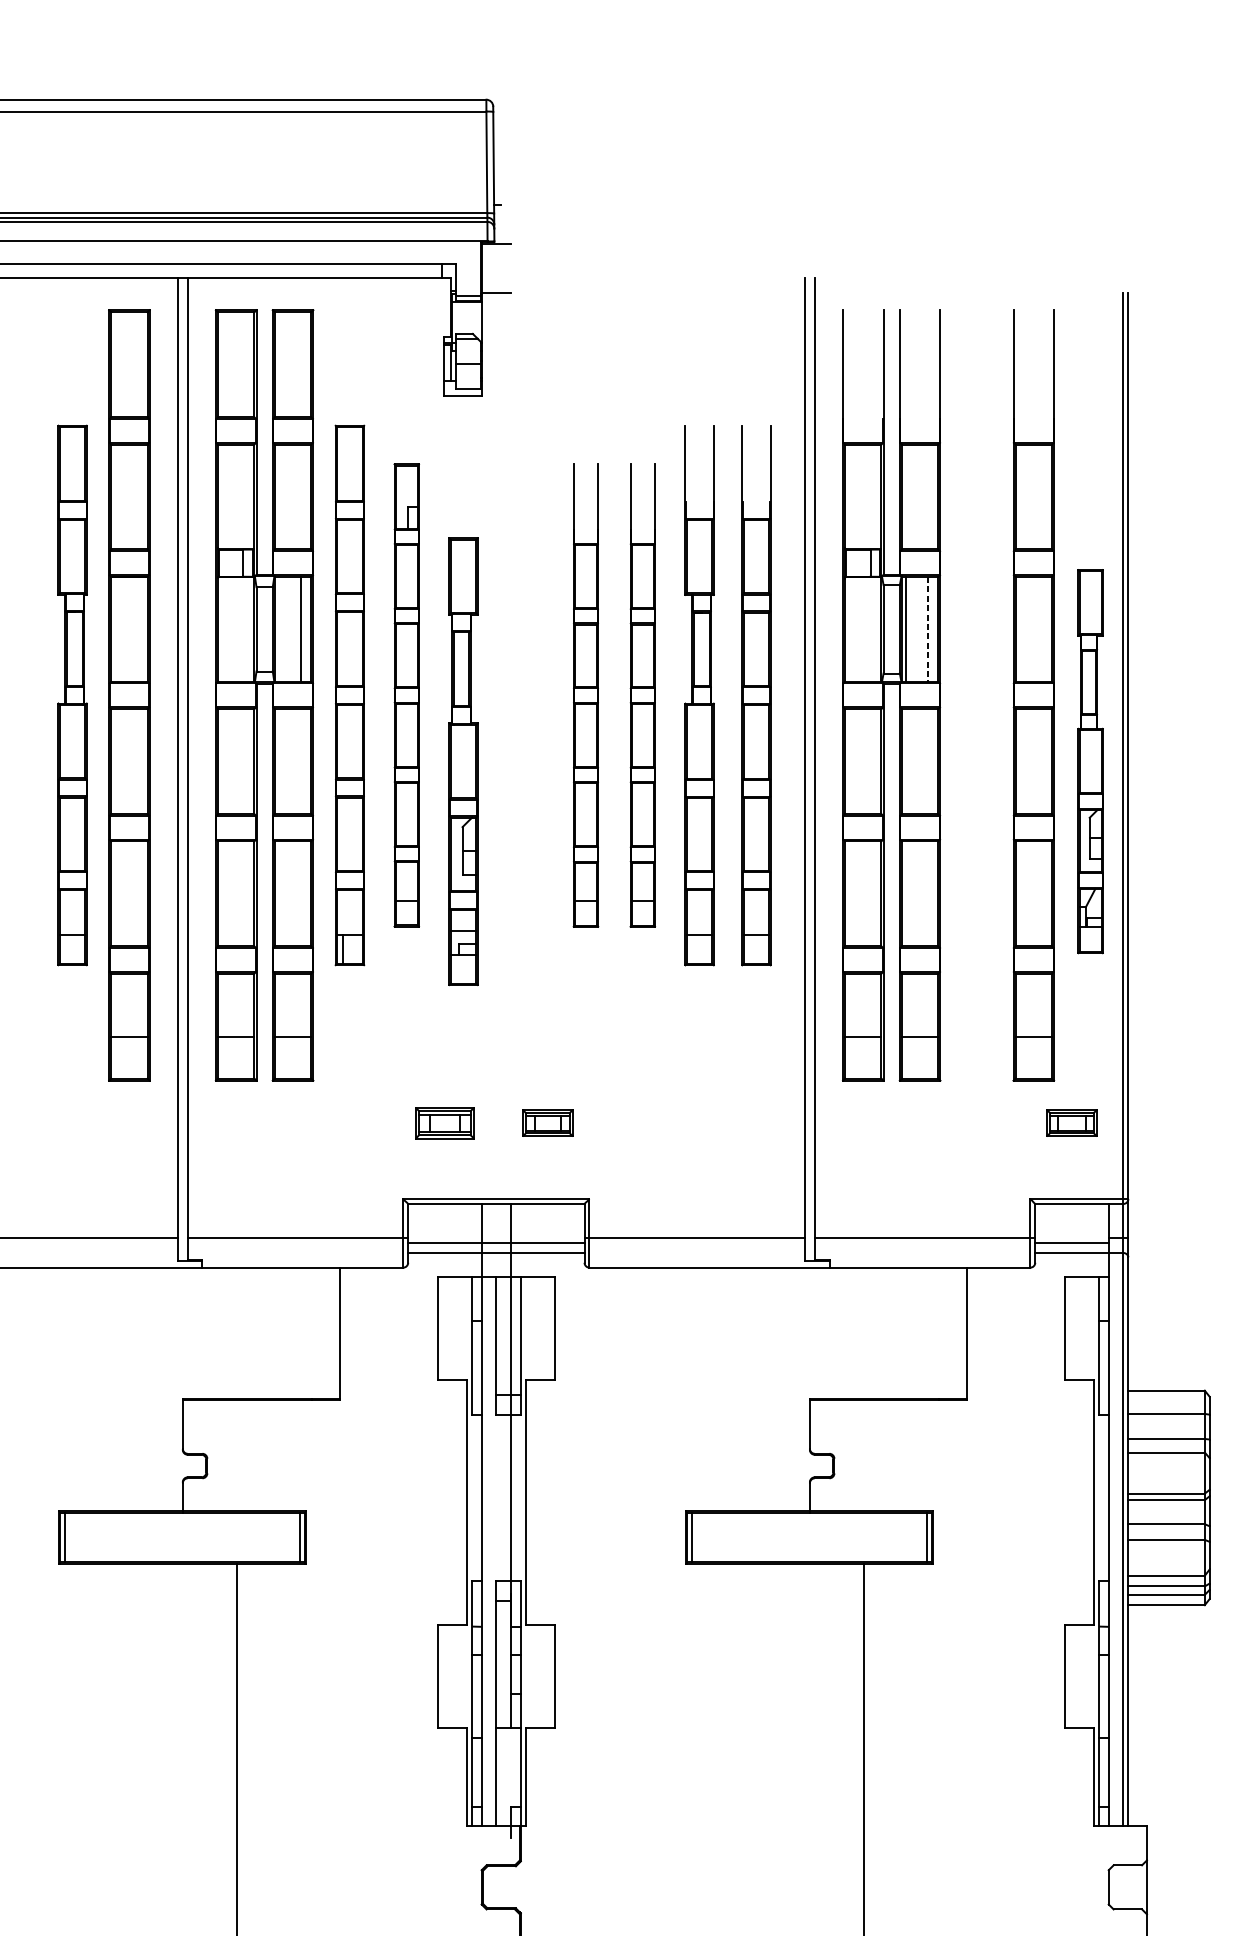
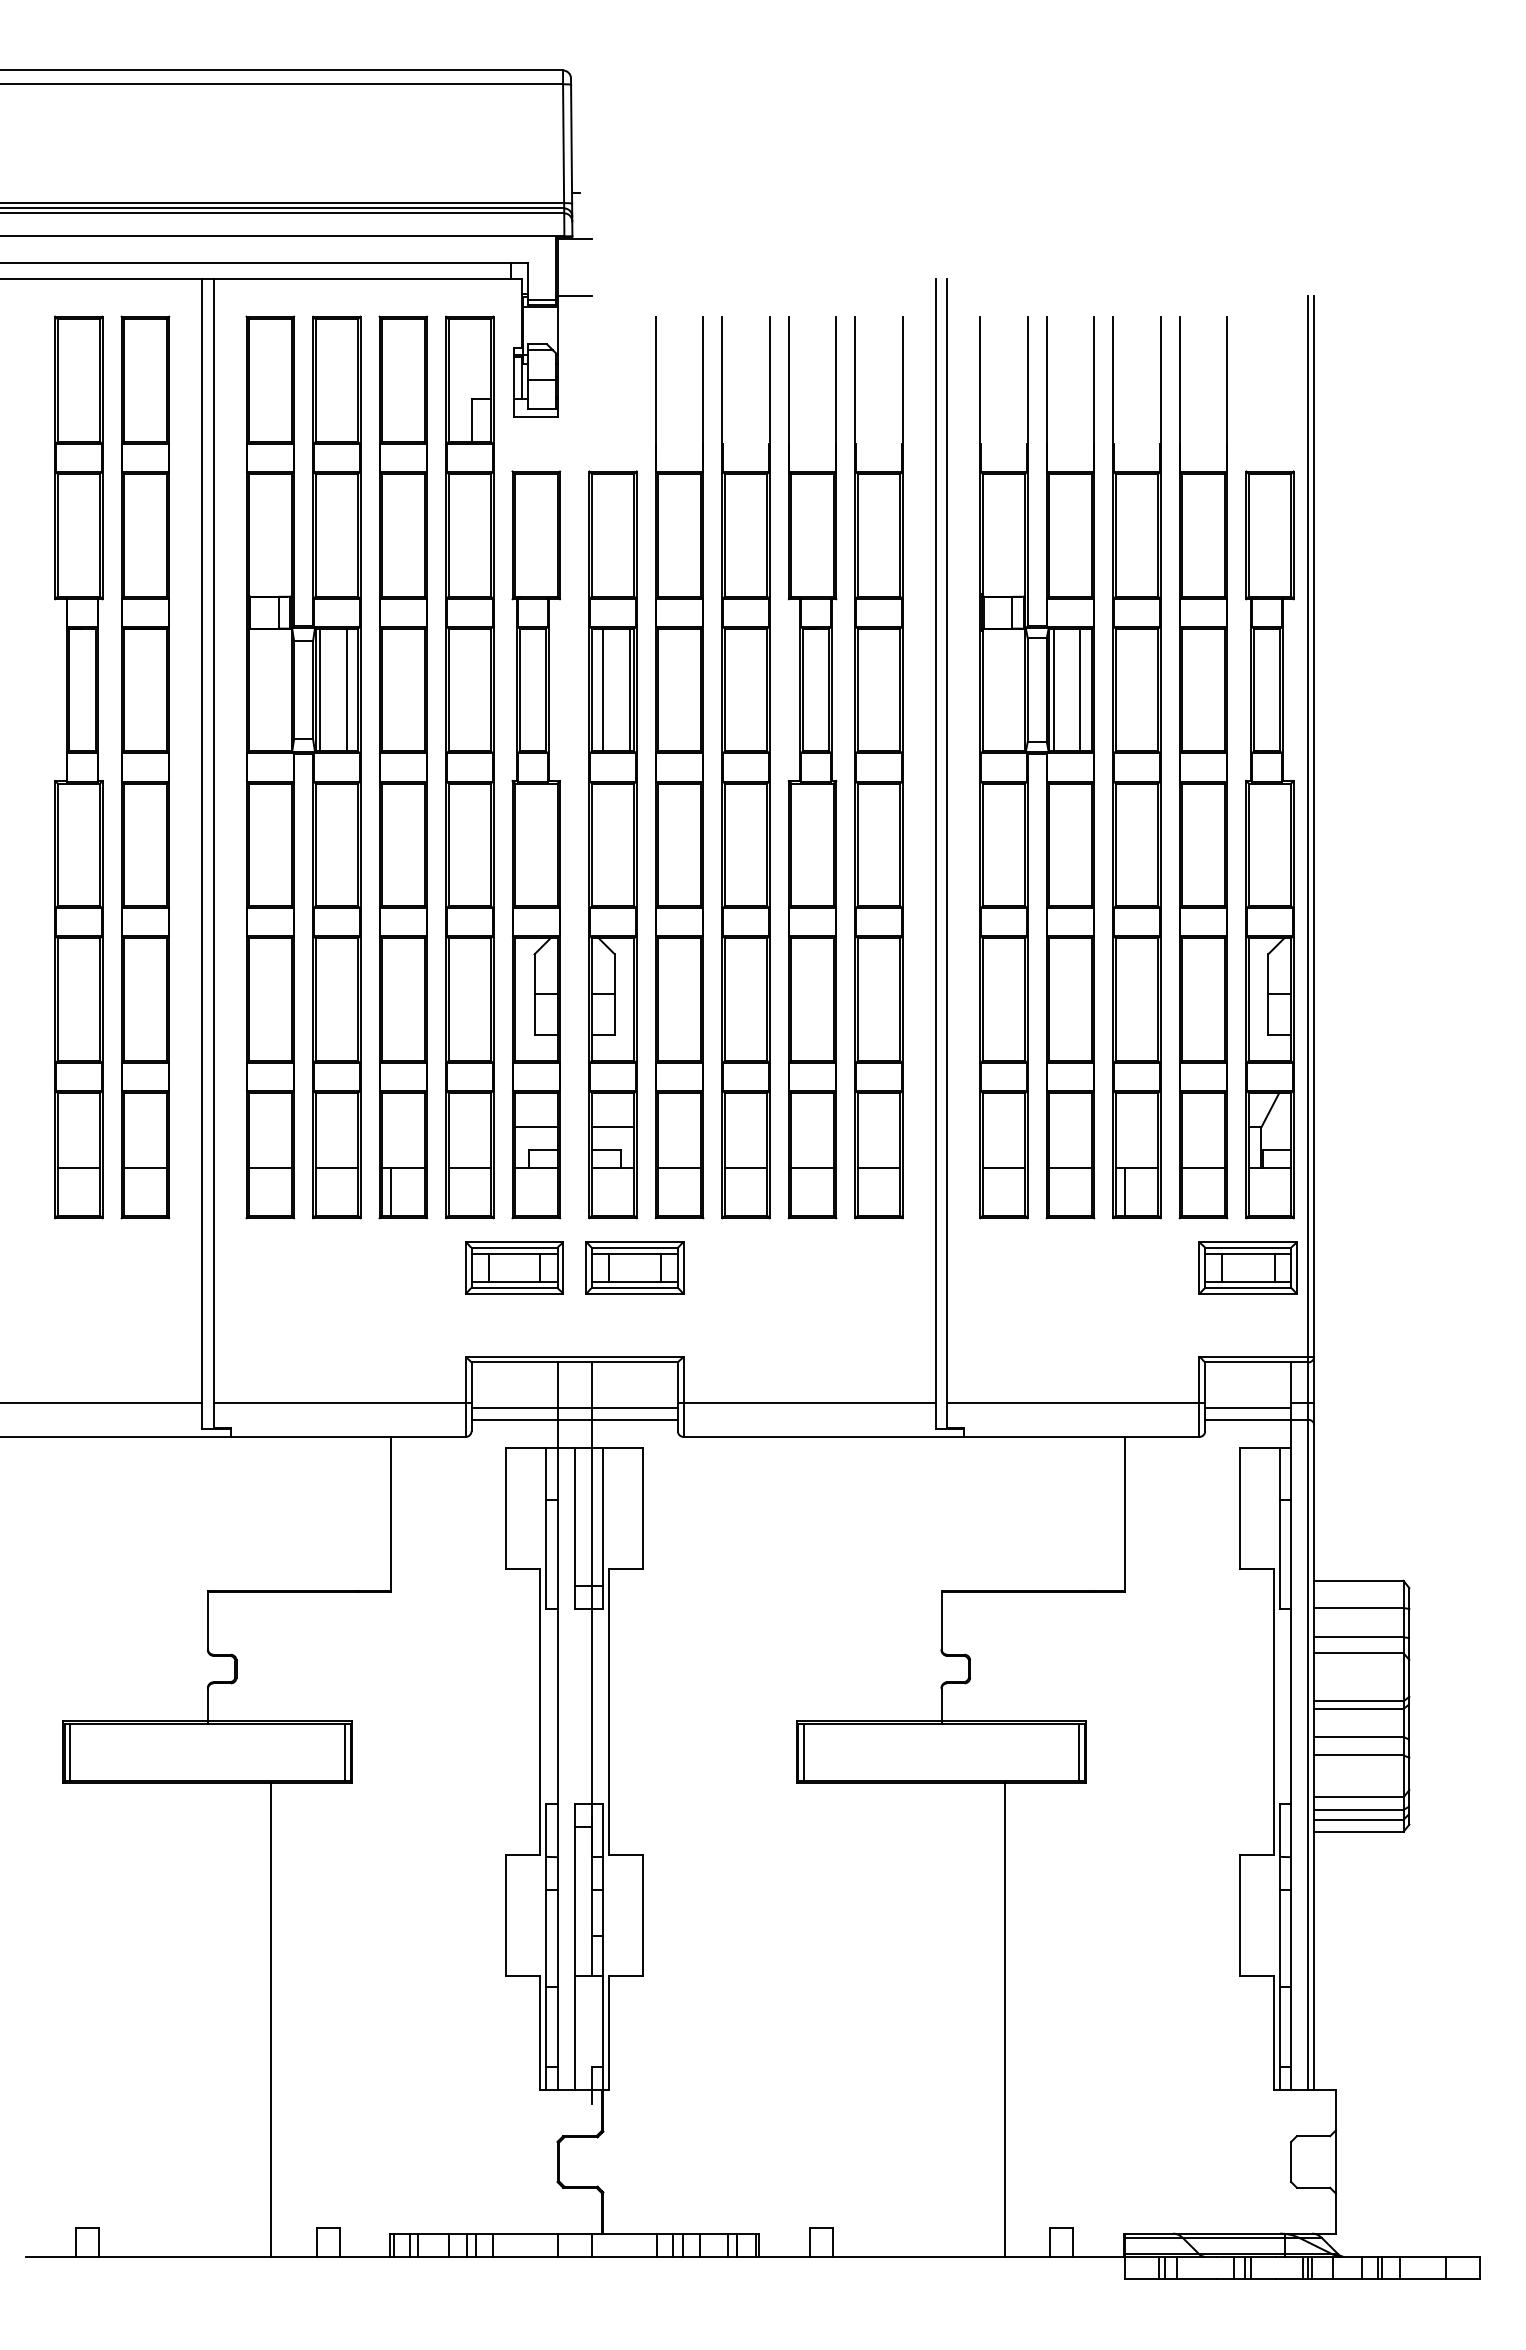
line: (279, 628) -> (320, 689), added
line: (928, 629) -> (1080, 690), dashed -> solid
part: (72, 695) -> (78, 767), size x1.43
part: (350, 695) -> (403, 767), size x1.43
part: (406, 695) -> (469, 767), size x1.67
part: (585, 695) -> (679, 767), size x1.67
part: (642, 695) -> (745, 767), size x1.67
part: (699, 695) -> (812, 767), size x1.43
part: (756, 695) -> (878, 767), size x1.43
part: (976, 695) -> (1136, 767), added
part: (463, 761) -> (536, 844), size x1.43
part: (528, 761) -> (612, 844), added
part: (1090, 761) -> (1269, 844), size x1.67
part: (444, 1122) -> (514, 1267), size x1.43
part: (547, 1122) -> (634, 1267), size x1.67
part: (1071, 1122) -> (1247, 1267), size x1.67

